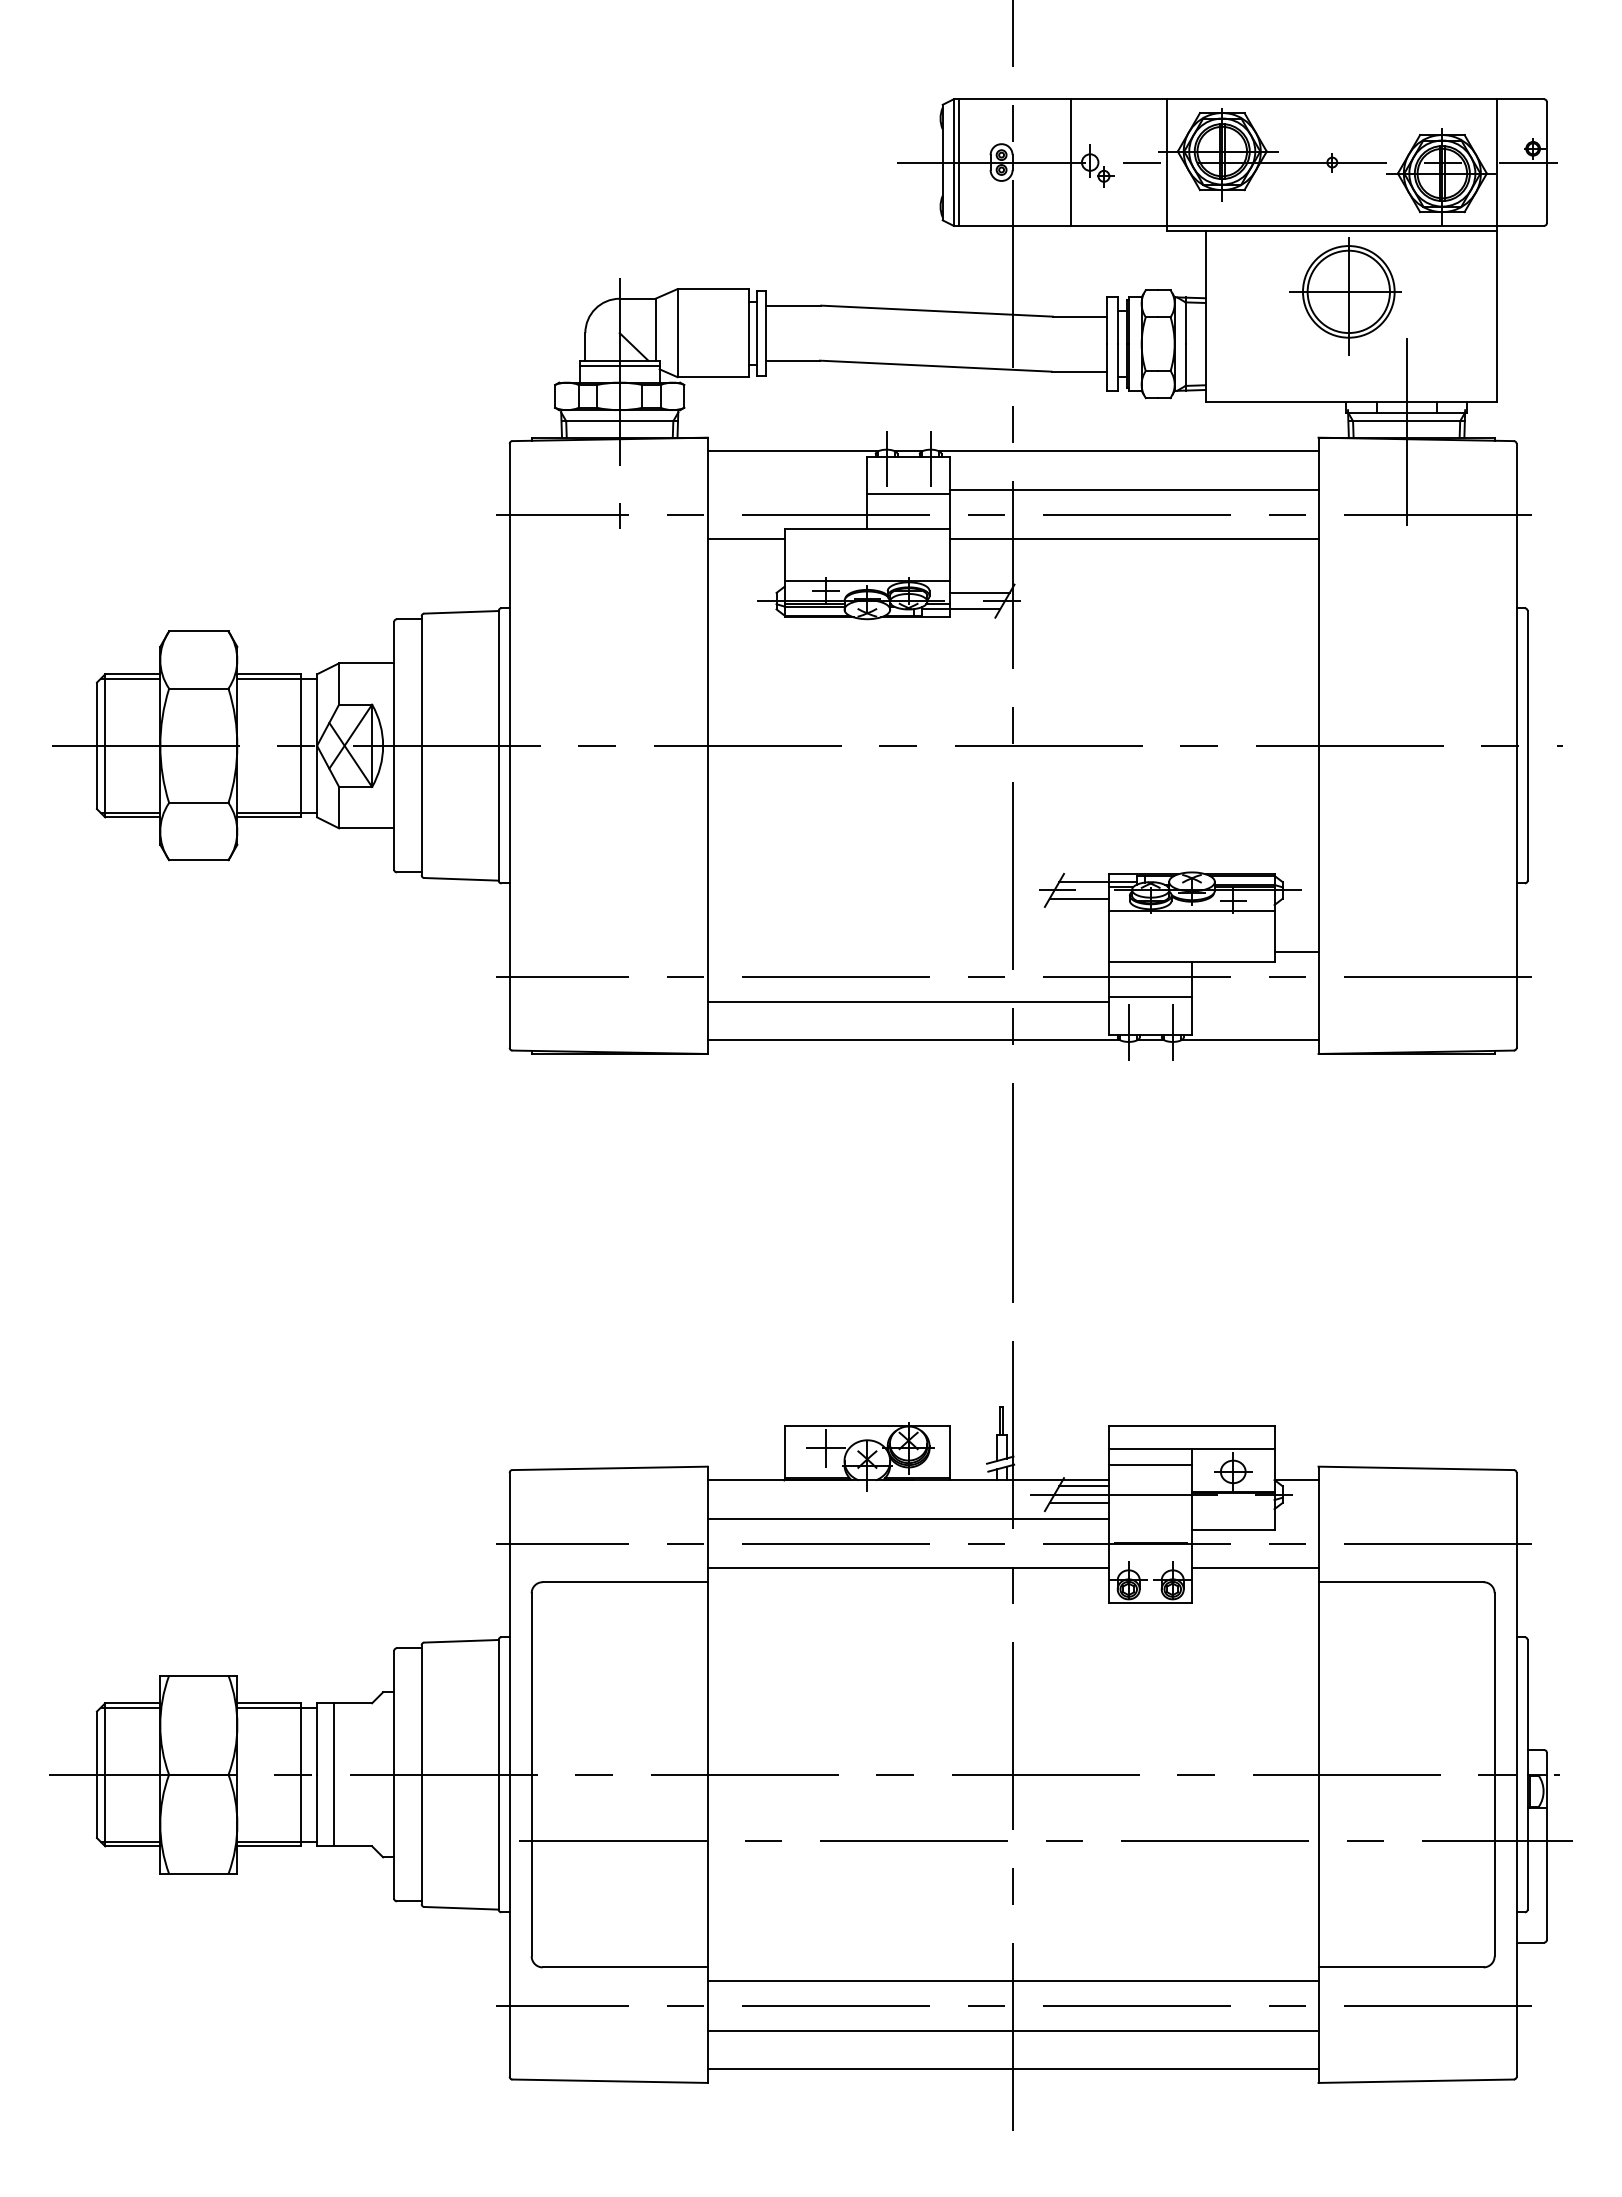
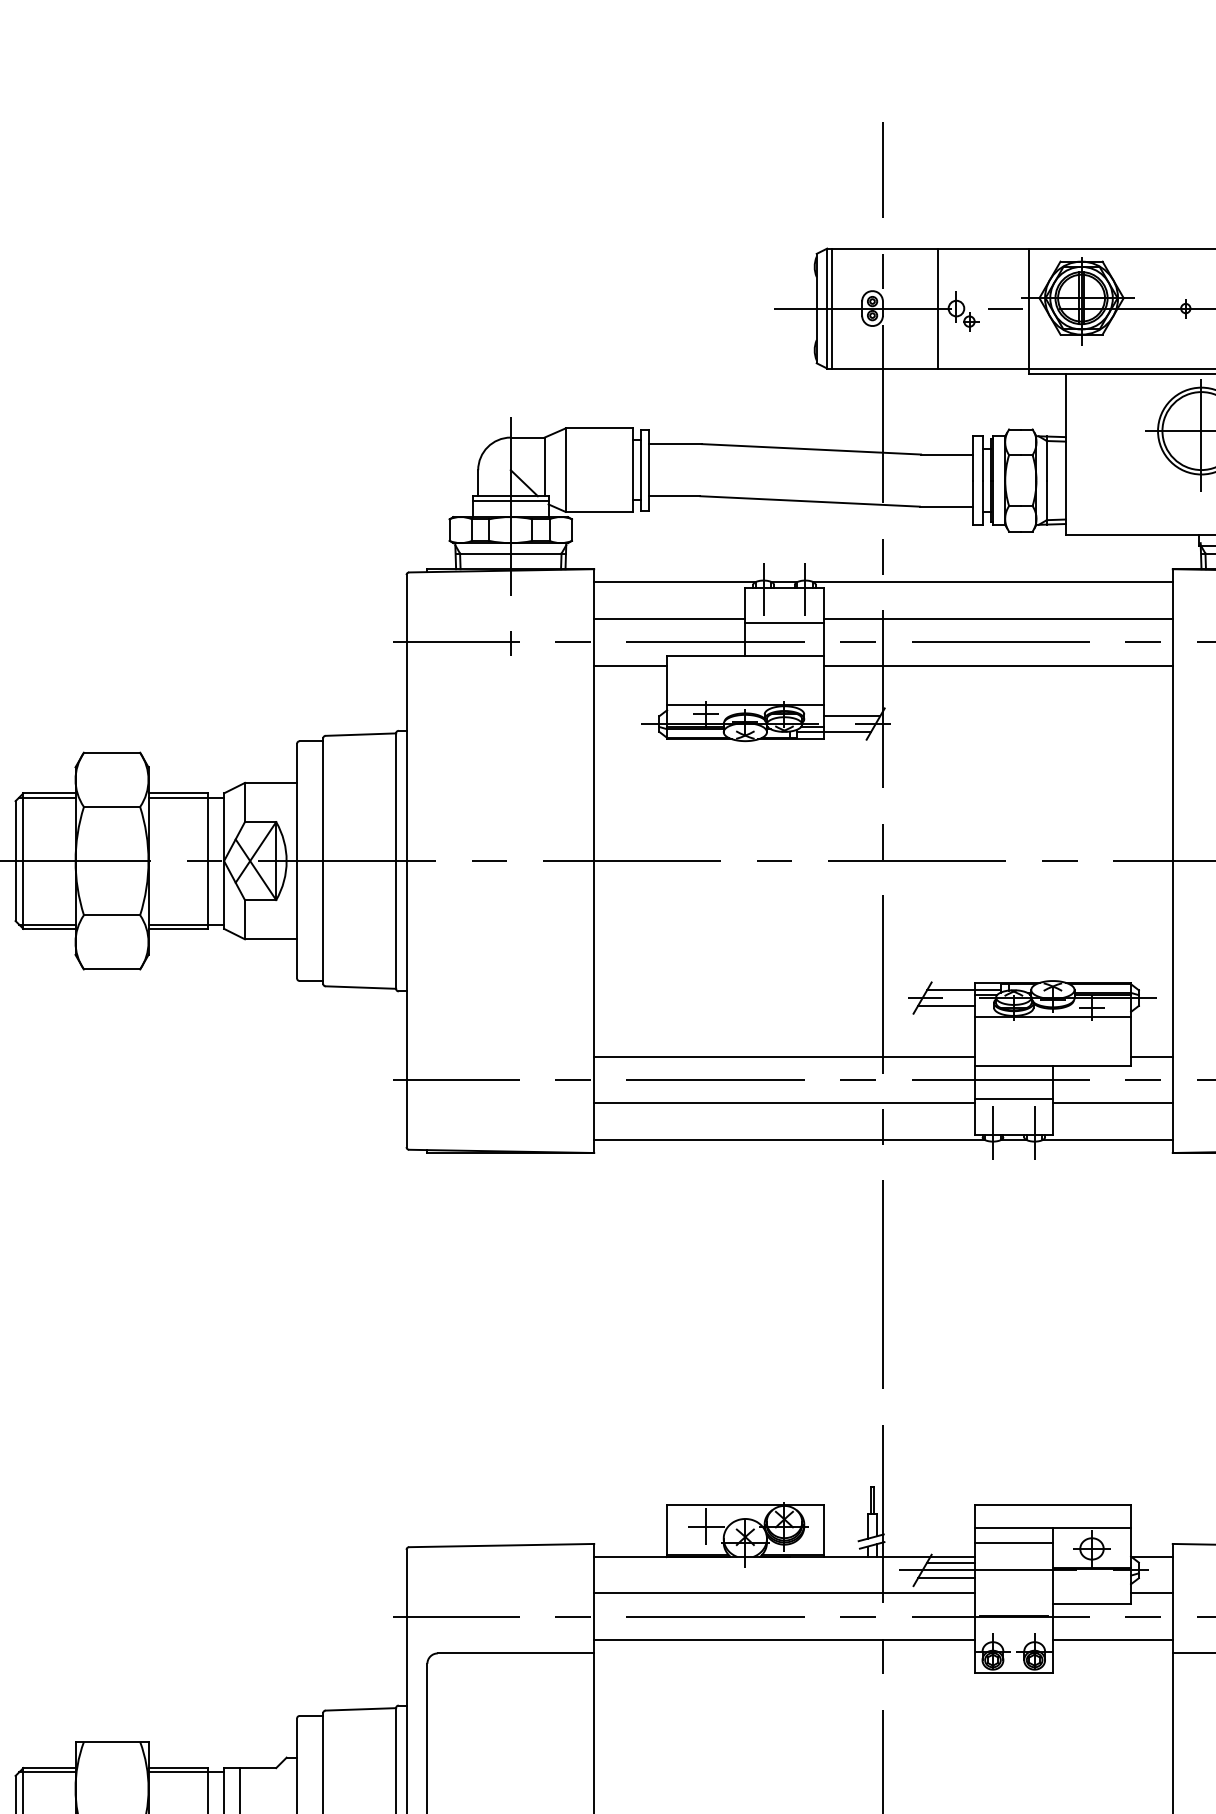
line: (787, 489) -> (669, 618), added
line: (908, 952) -> (784, 1056), added
line: (1255, 1001) -> (1113, 1103), added
line: (1296, 1518) -> (1151, 1593), added

